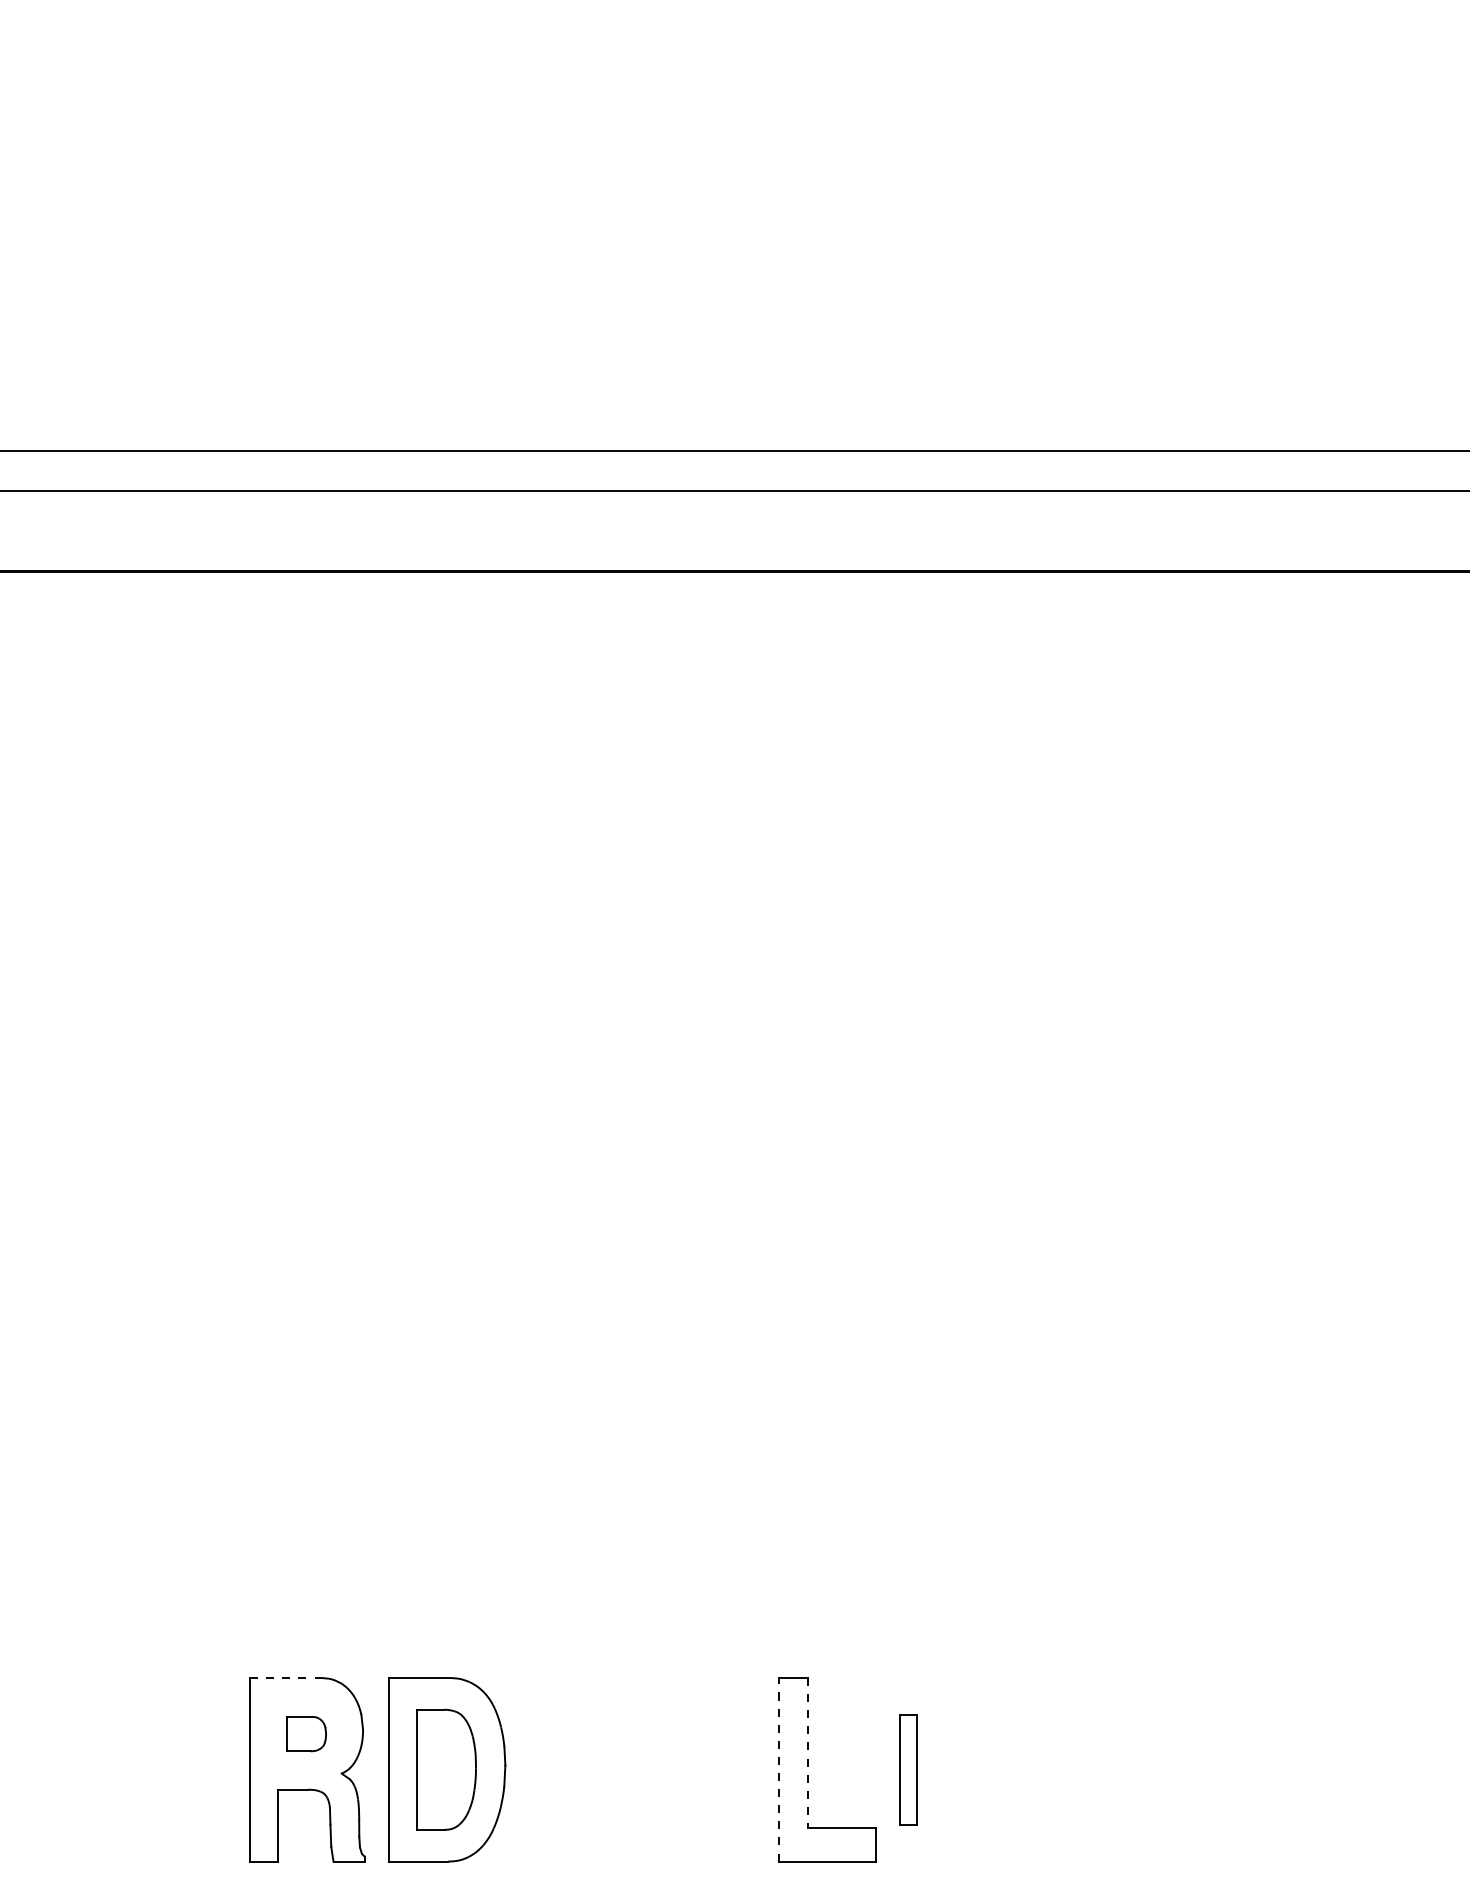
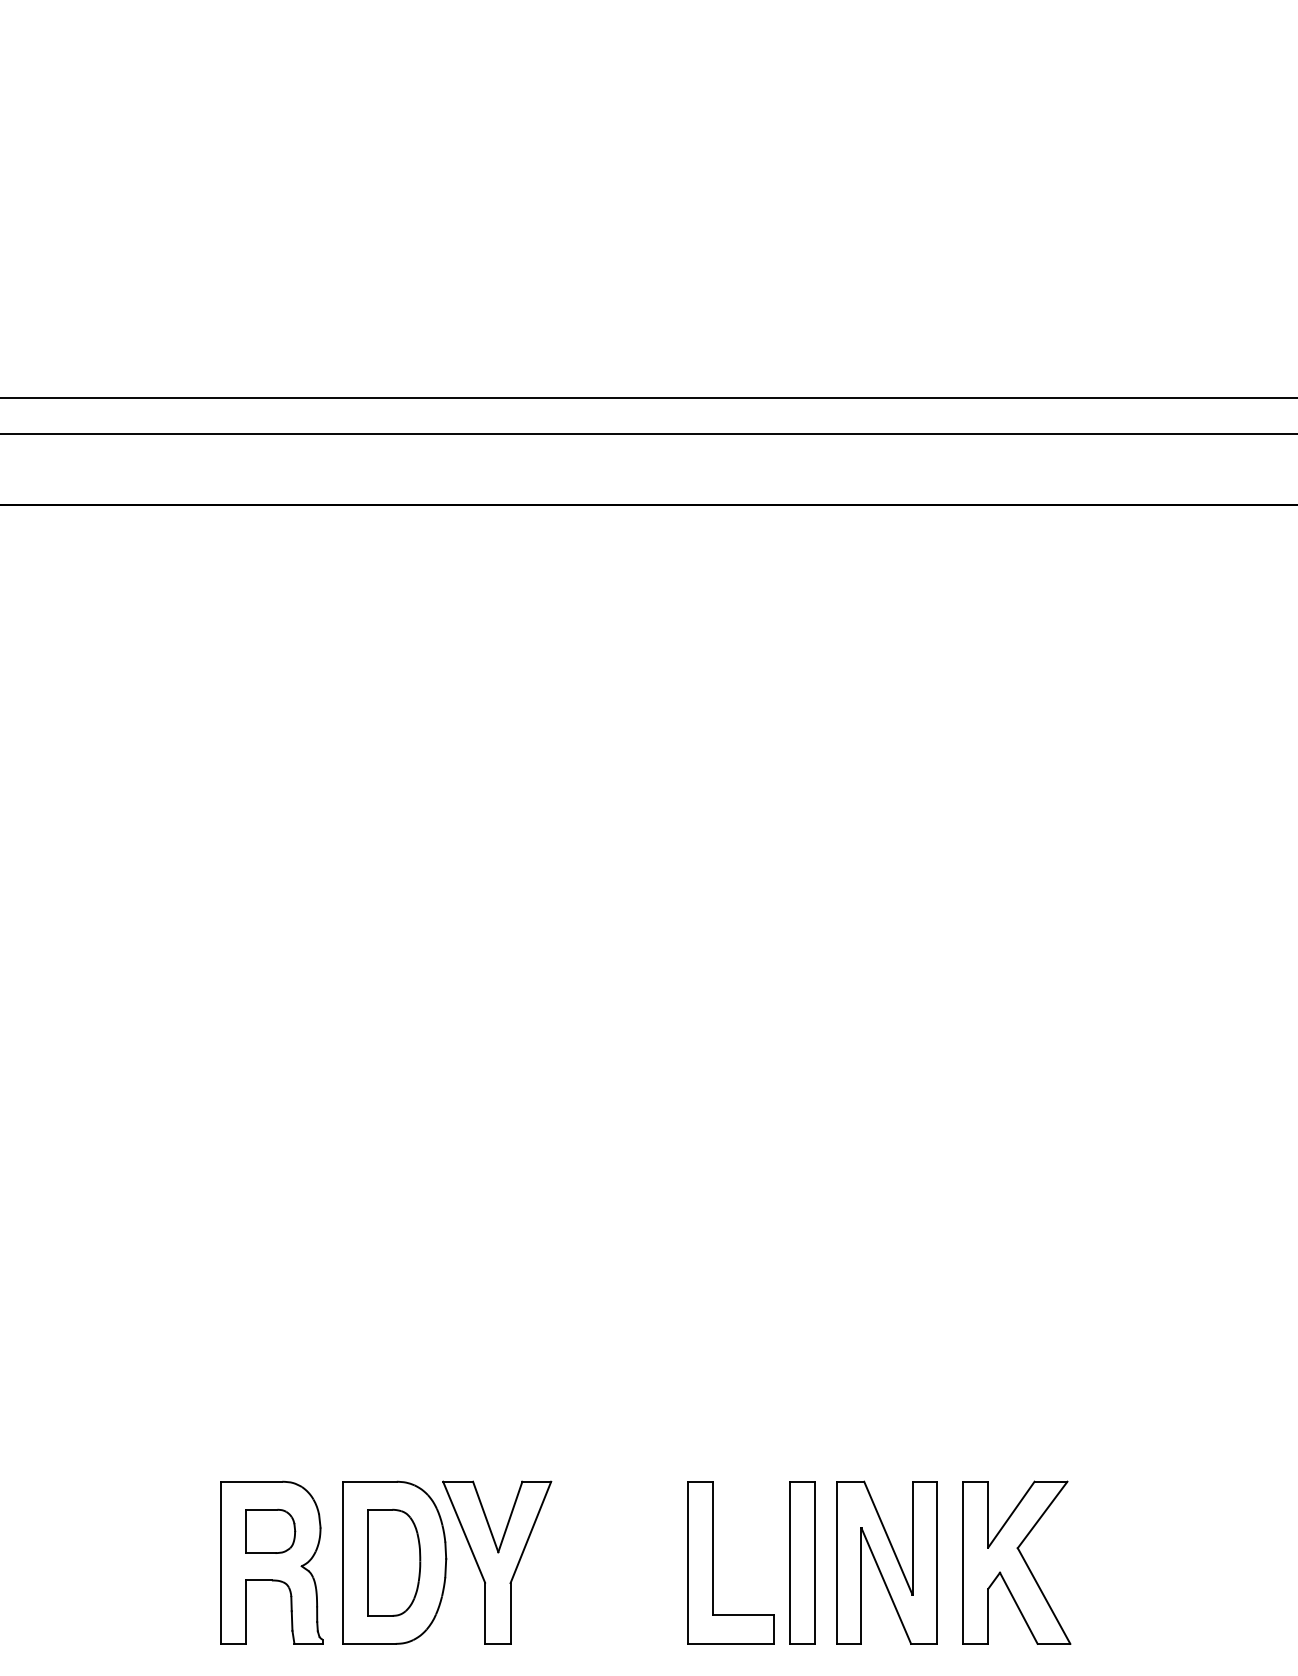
line: (284, 1677) -> (251, 1481), dashed -> solid
part: (306, 1733) -> (270, 1530), size x1.43
line: (808, 1753) -> (713, 1548), dashed -> solid
part: (563, 1769) -> (497, 1562), added
line: (779, 1769) -> (688, 1562), dashed -> solid
part: (908, 1769) -> (802, 1562), size x1.67
part: (1003, 1769) -> (886, 1562), added
part: (1151, 1769) -> (1016, 1562), added

